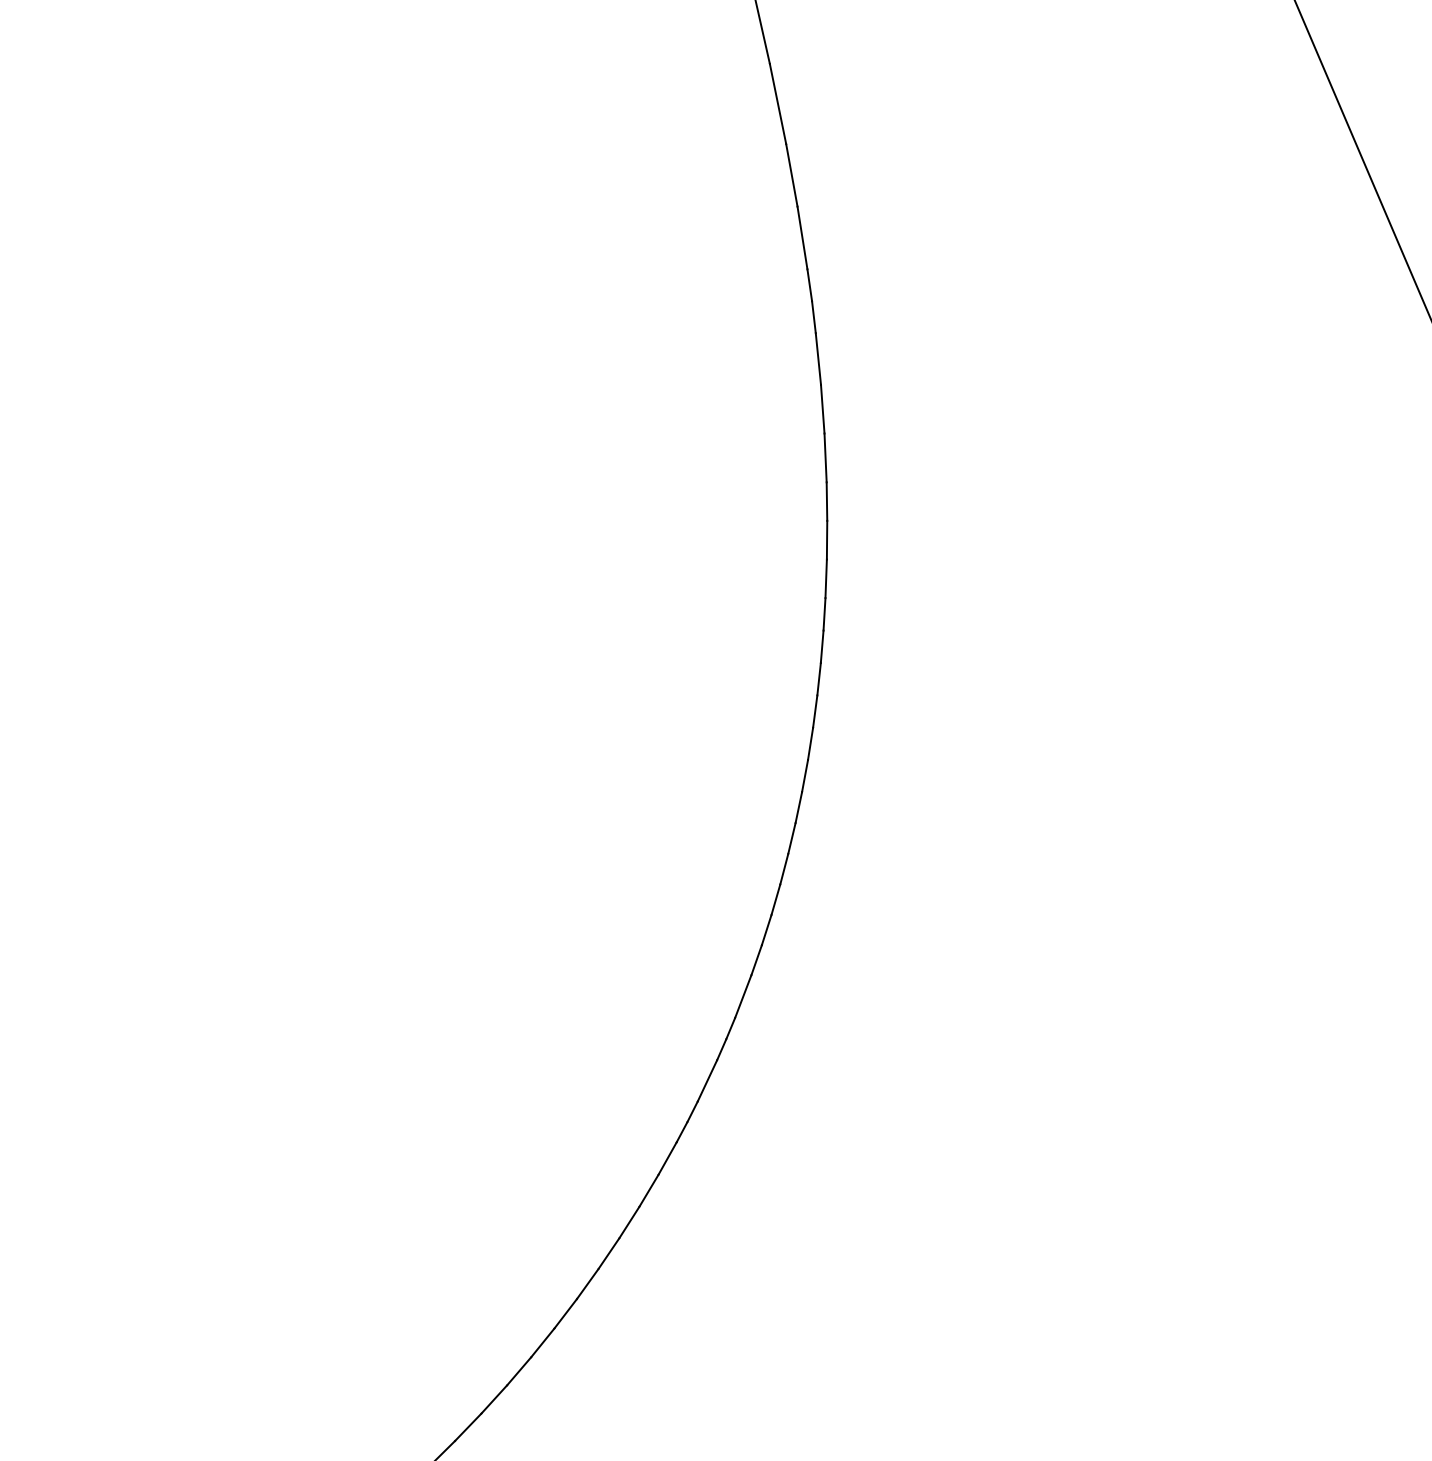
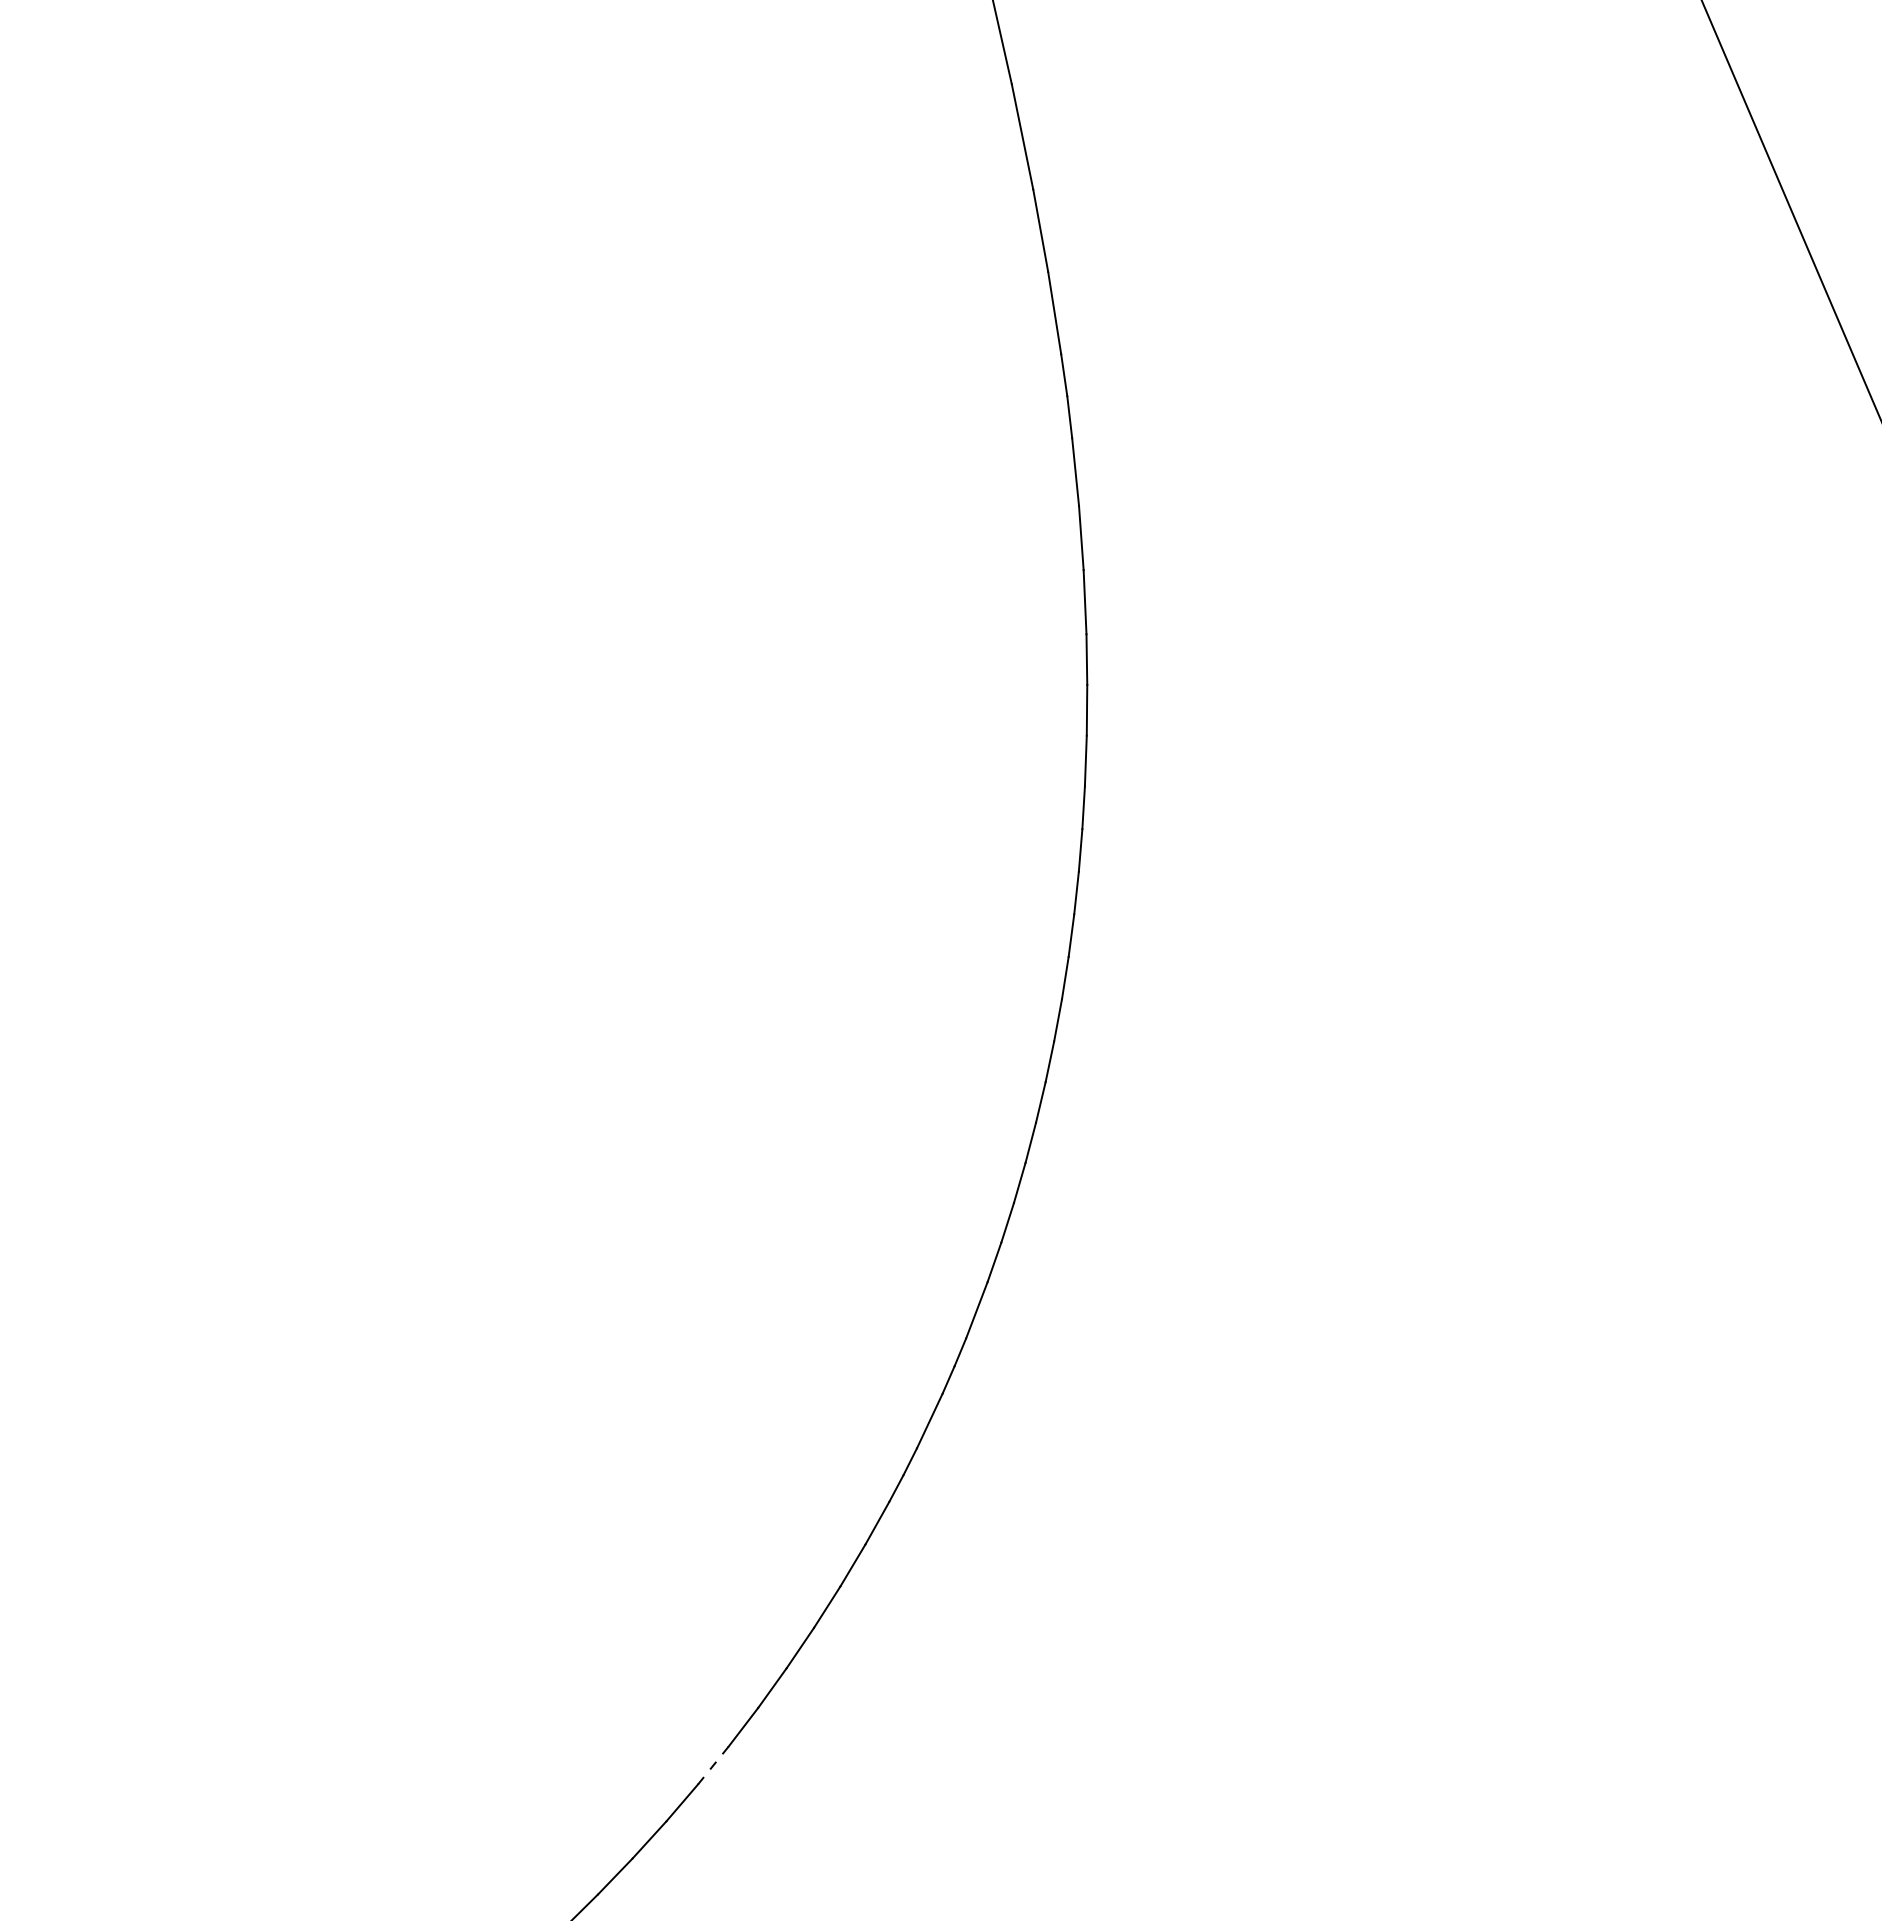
line: (542, 1342) -> (713, 1765), solid -> dashed

